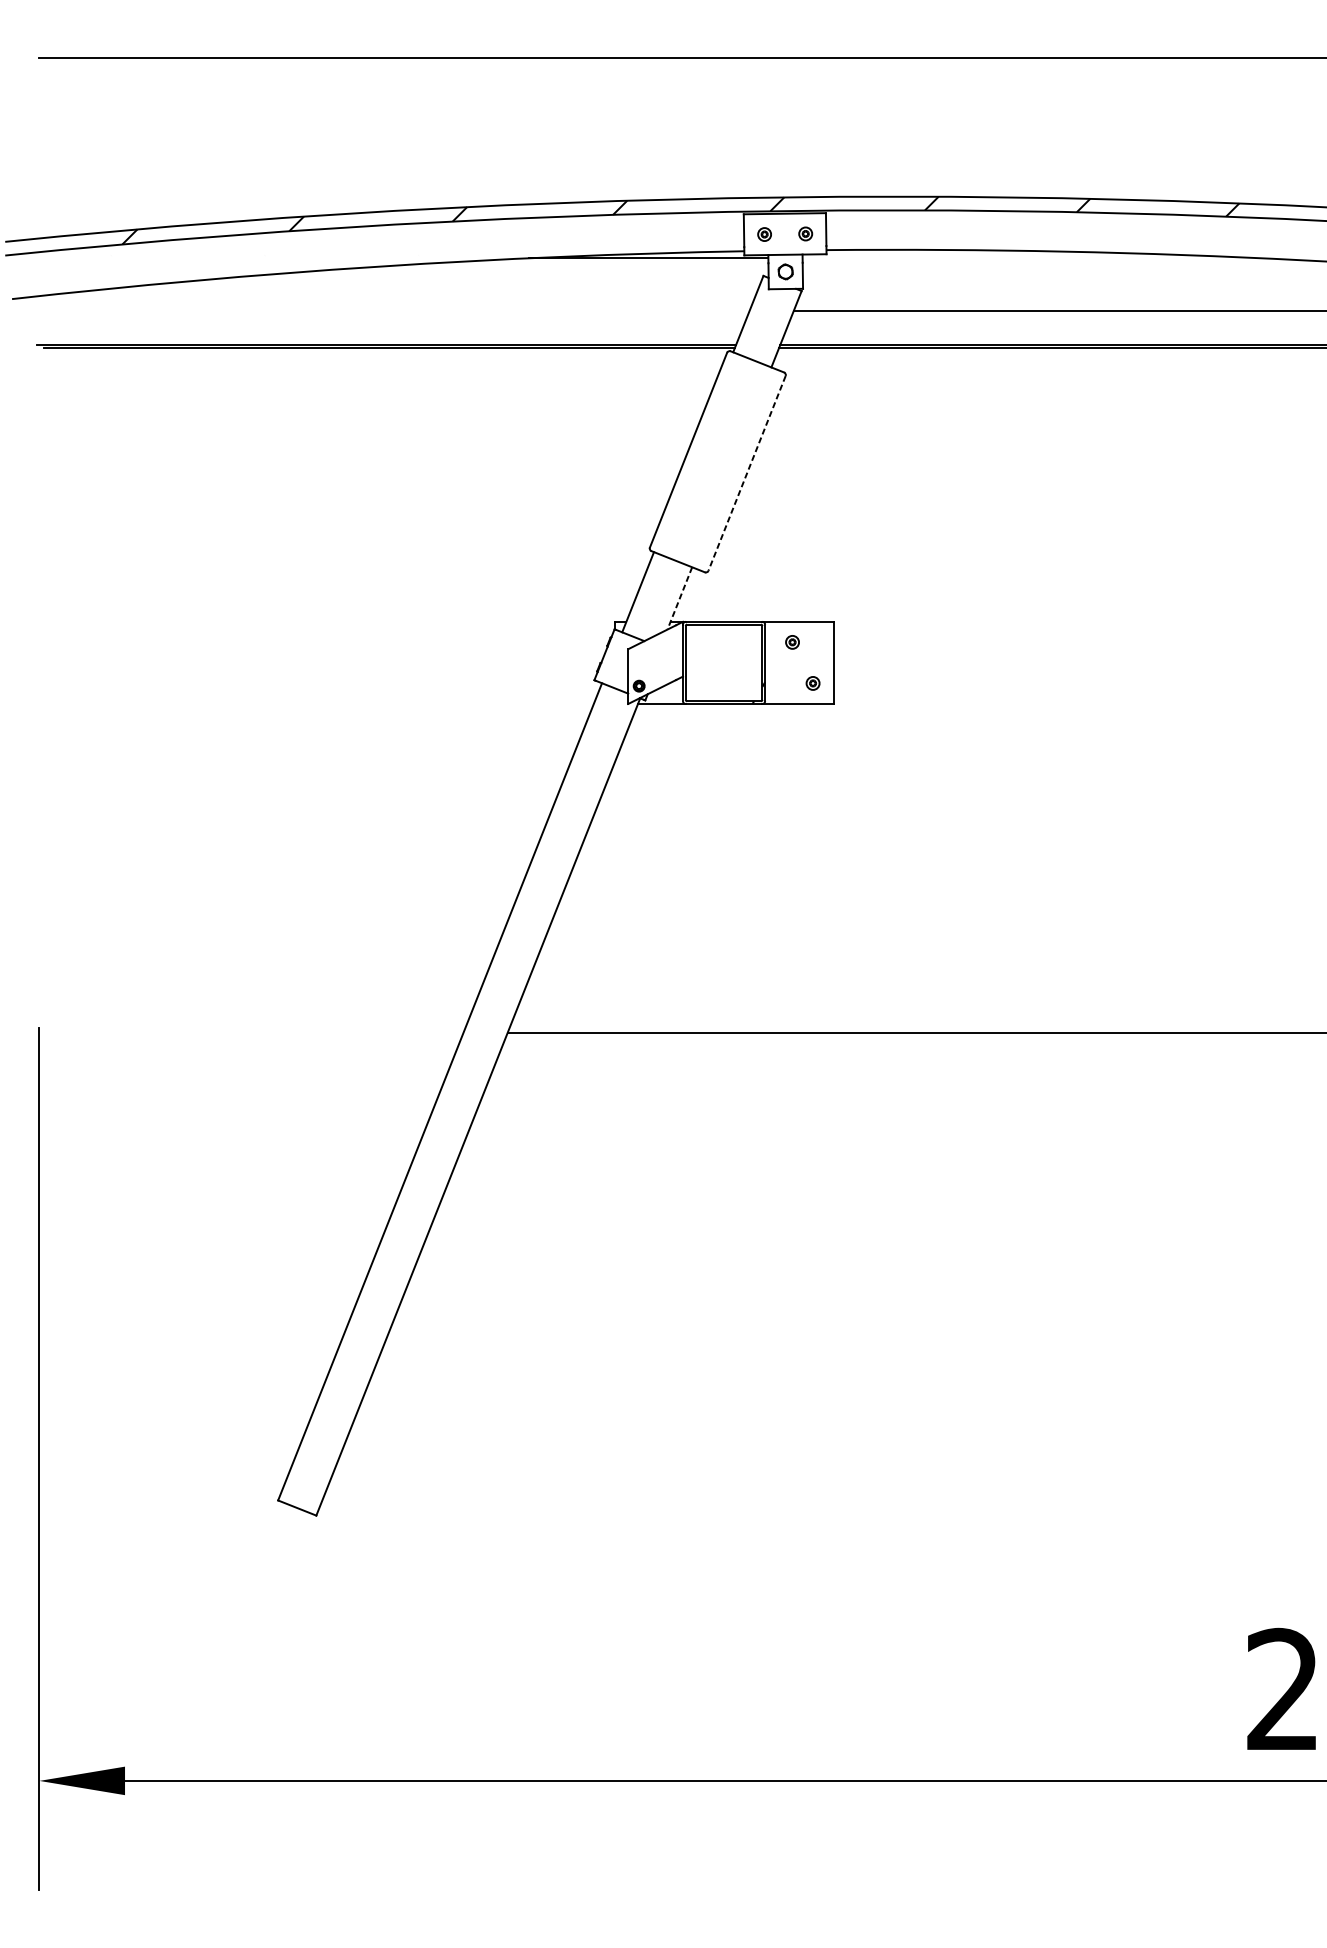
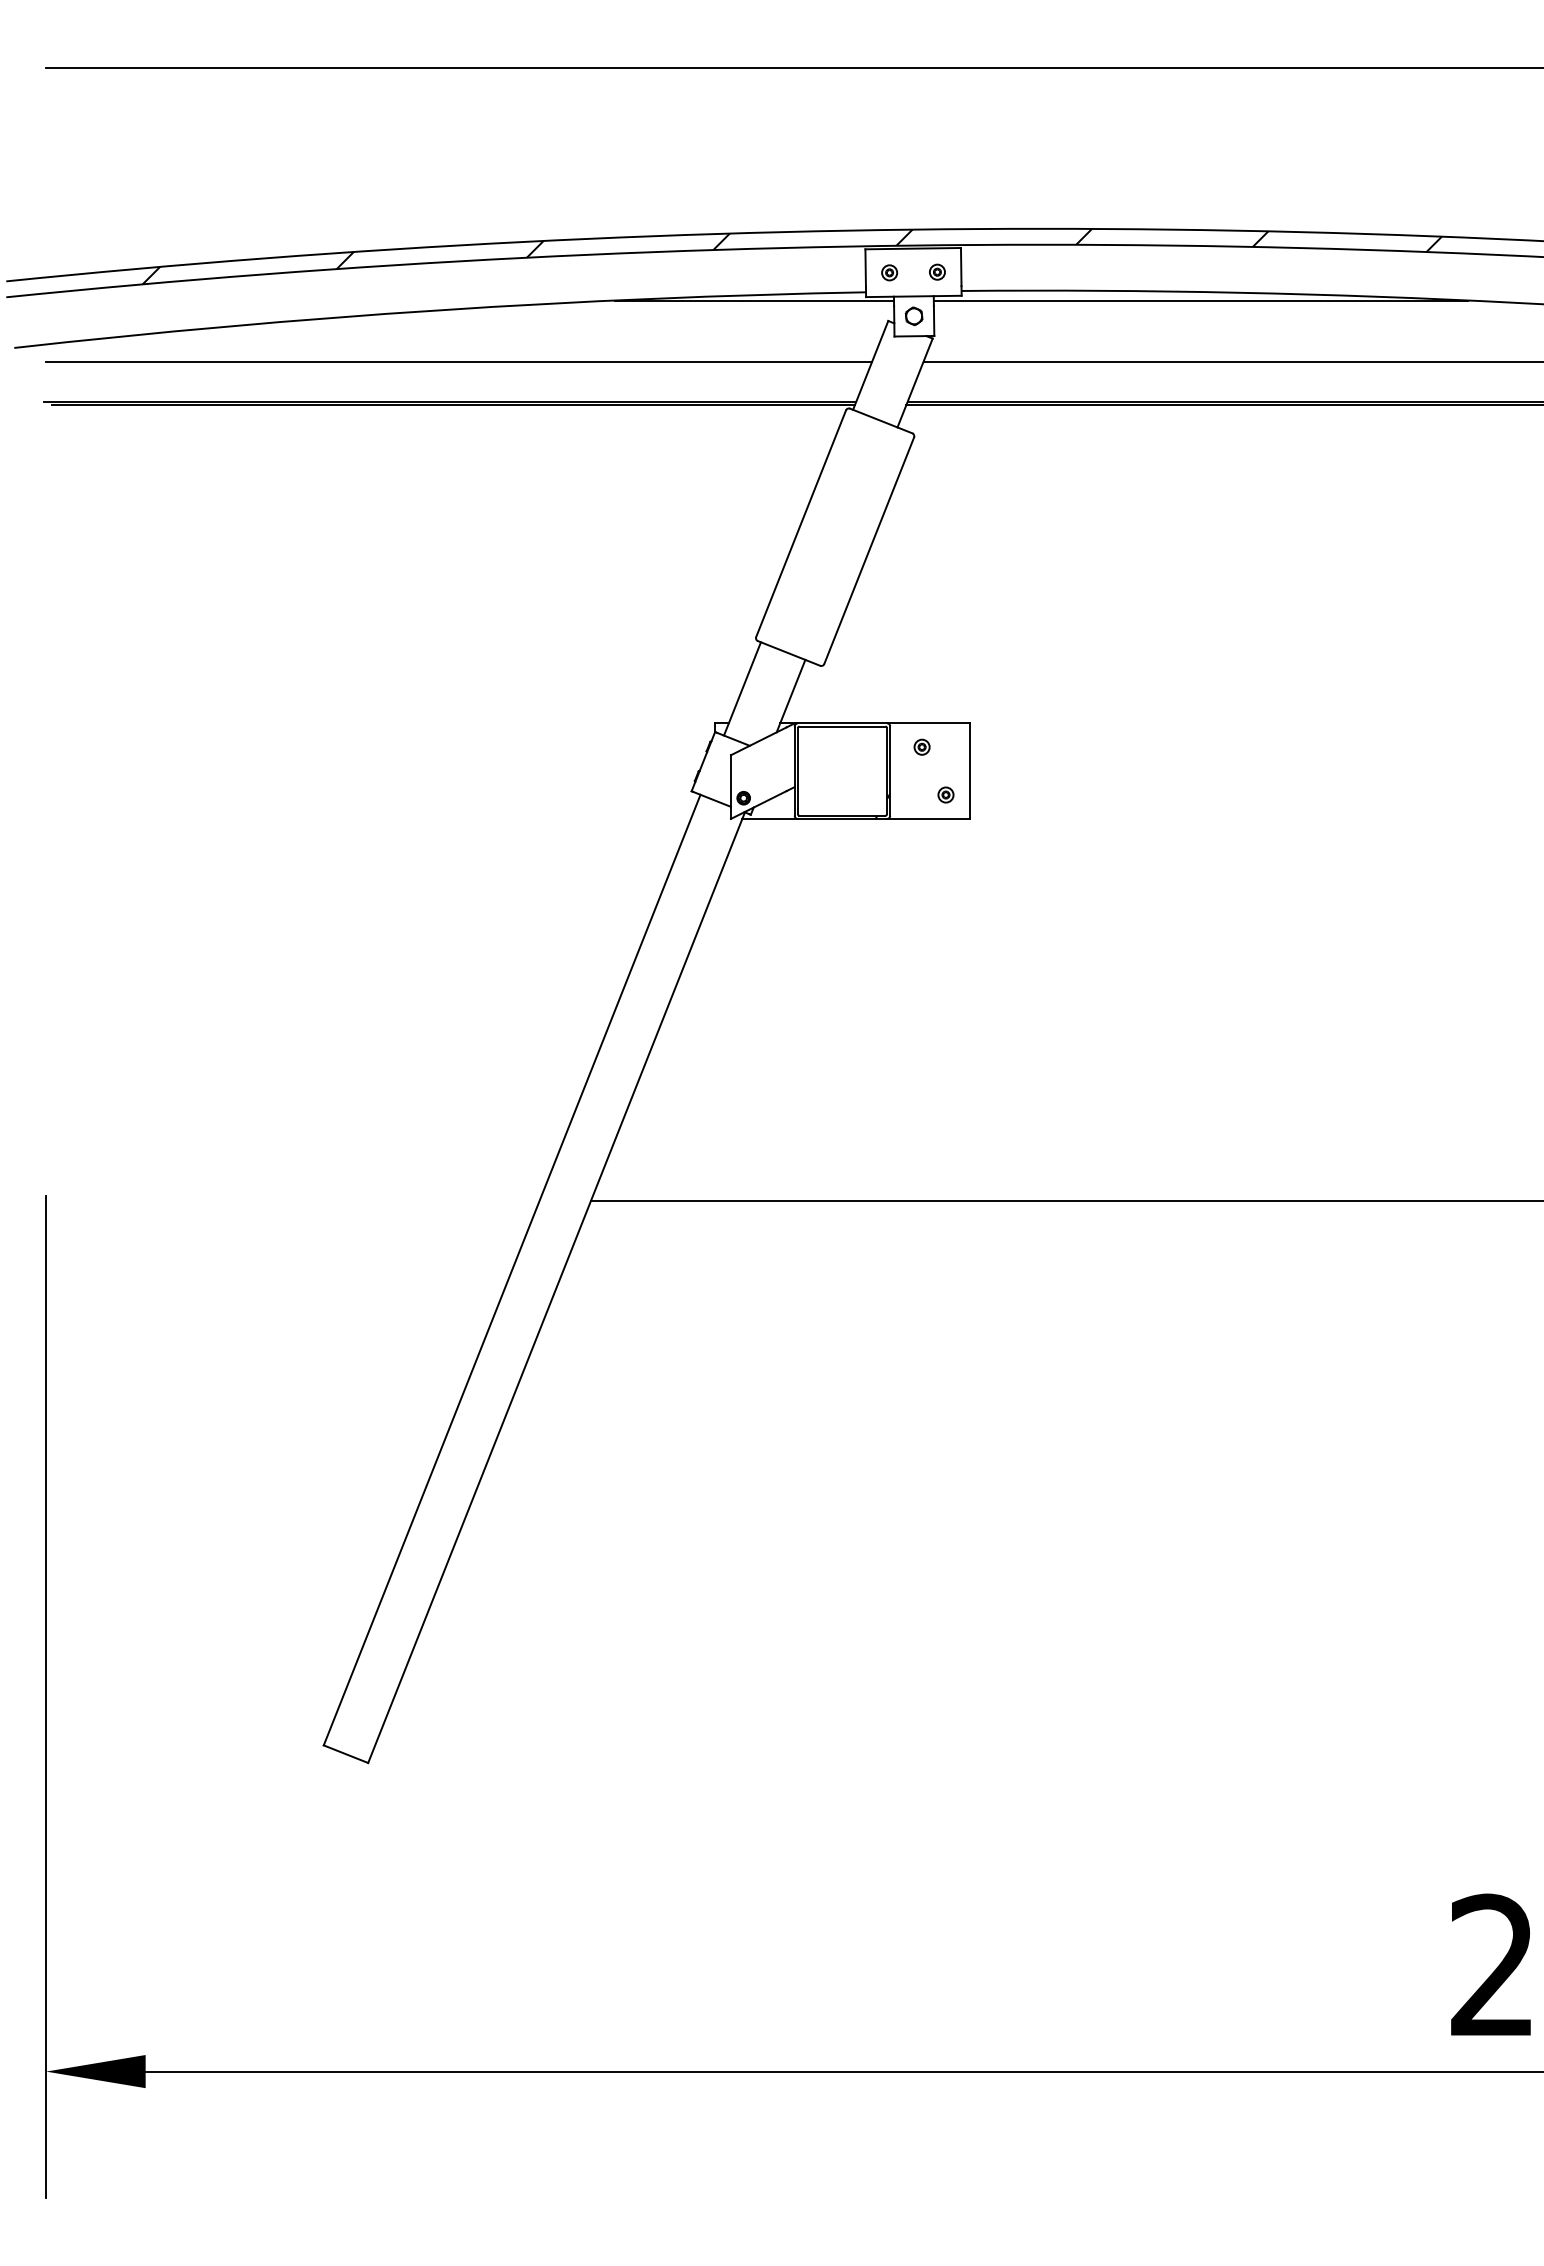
line: (1031, 258) -> (1200, 300), added
line: (394, 310) -> (459, 361), added
line: (747, 473) -> (869, 550), dashed -> solid
line: (680, 598) -> (791, 696), dashed -> solid

